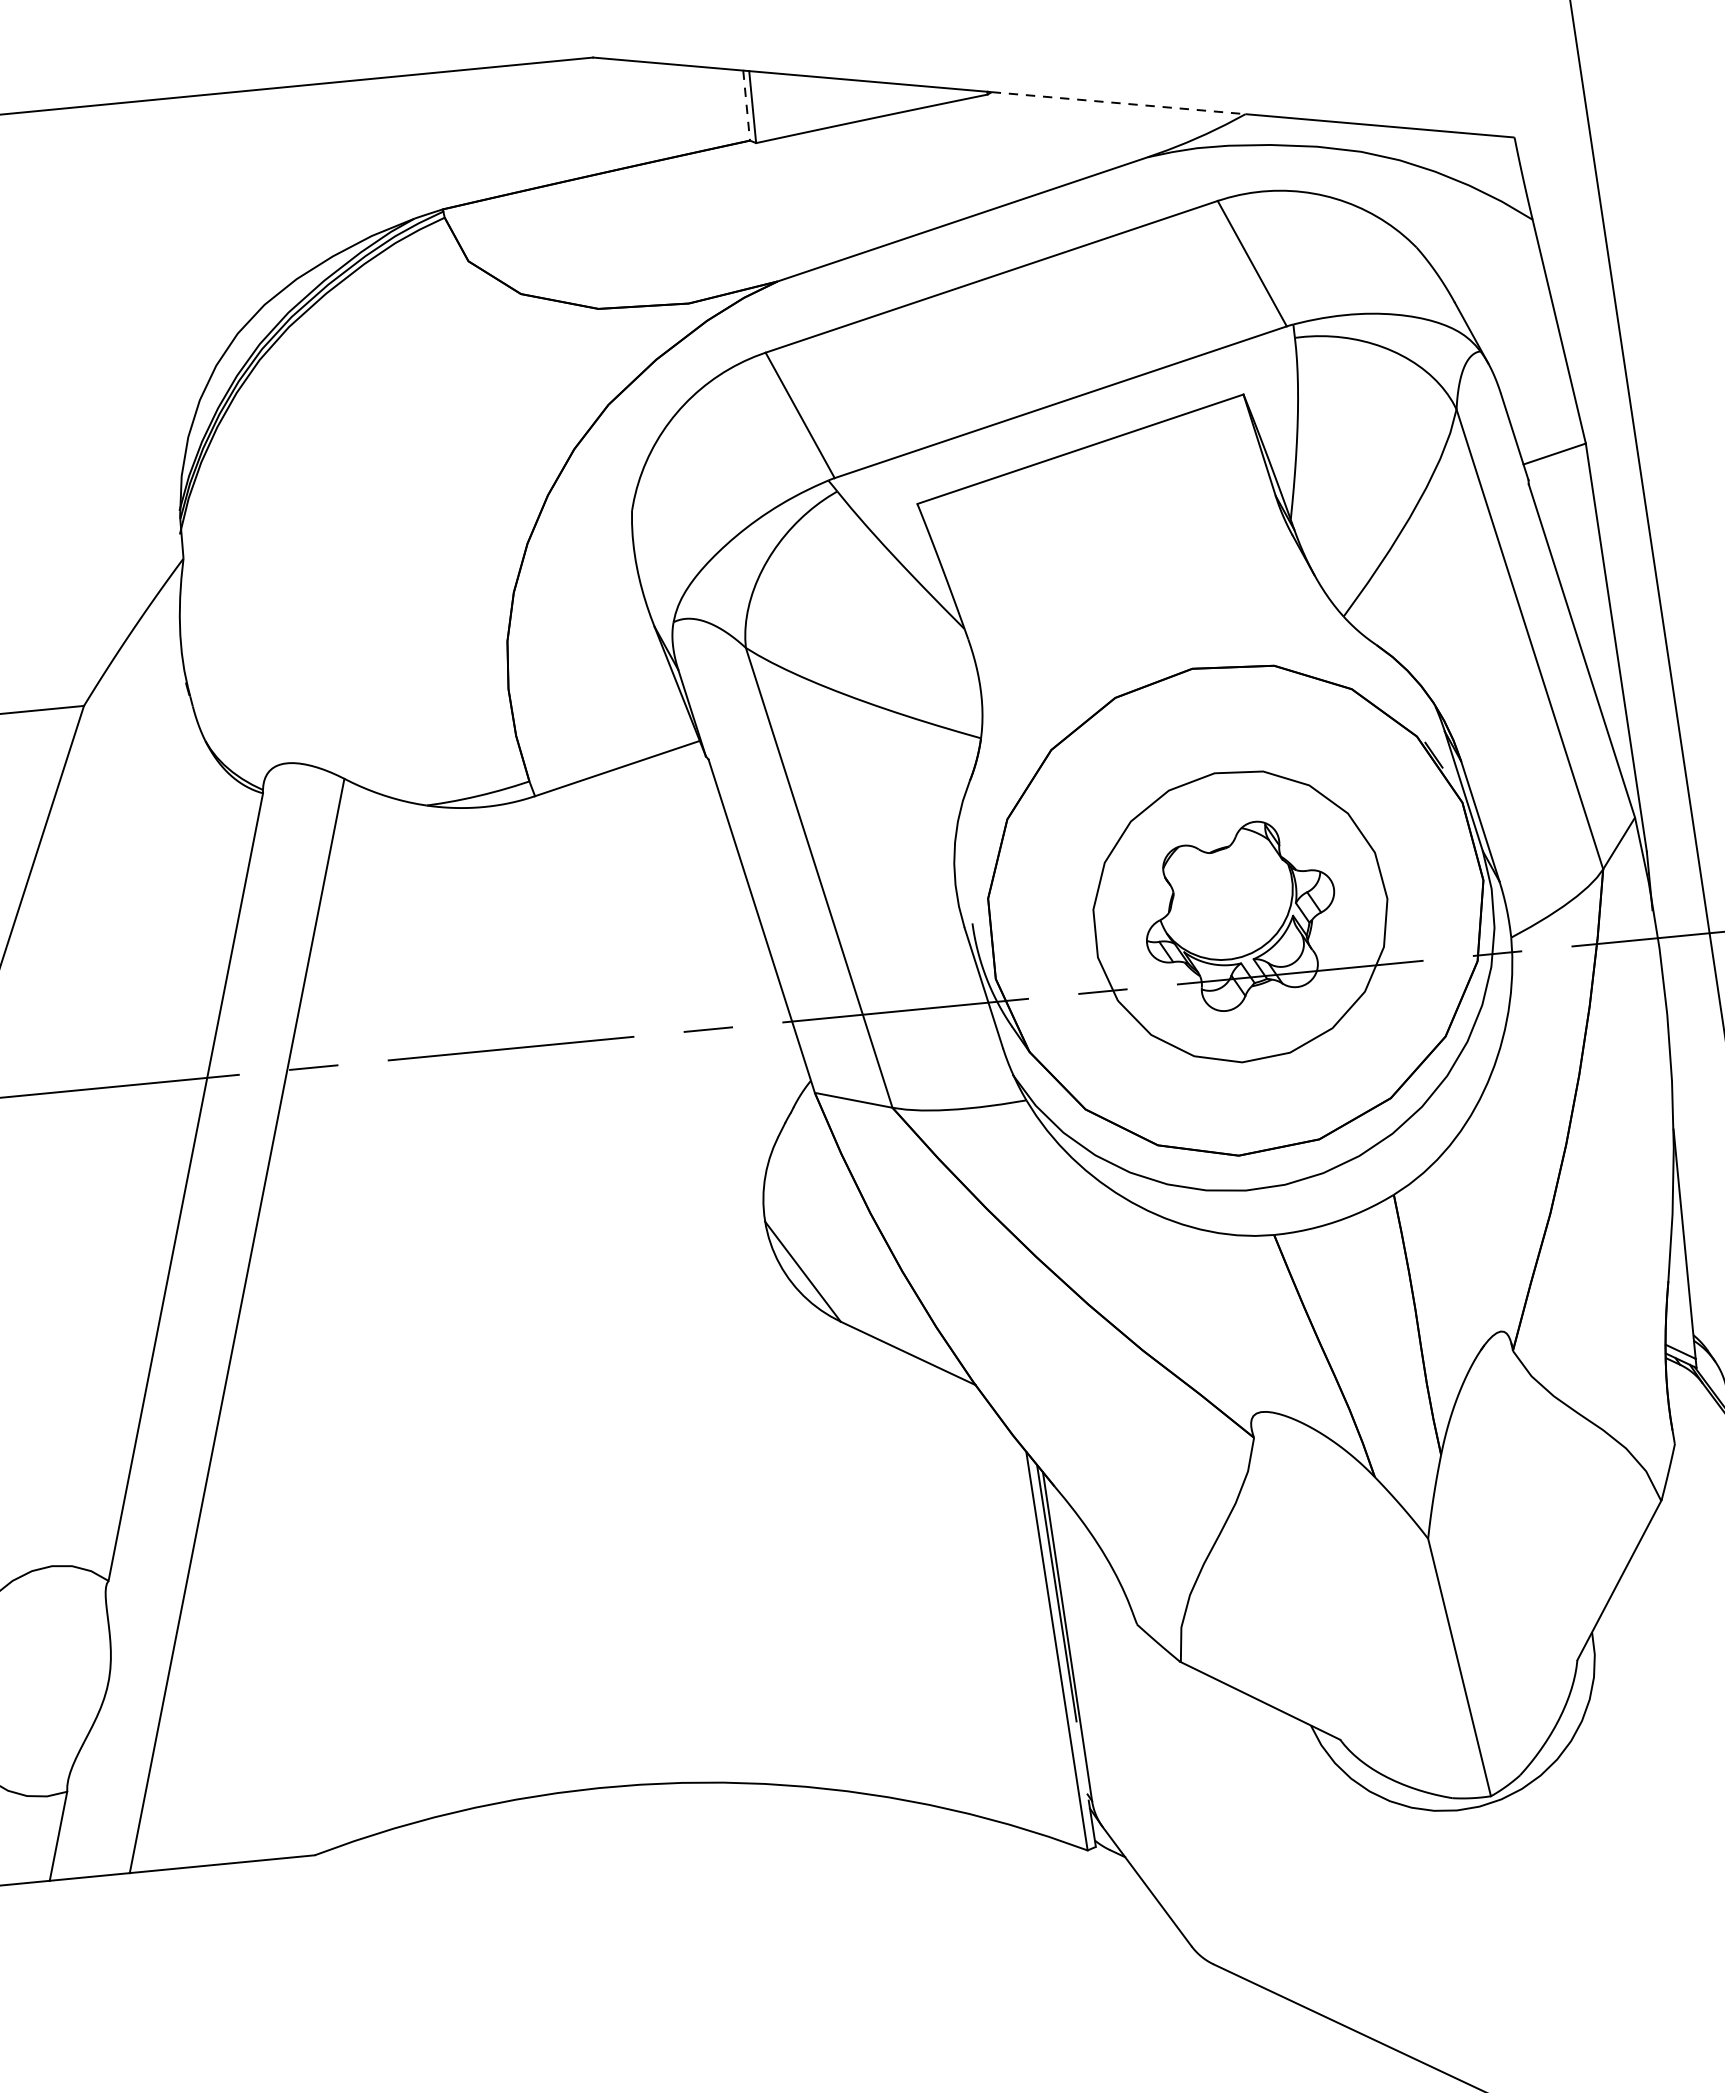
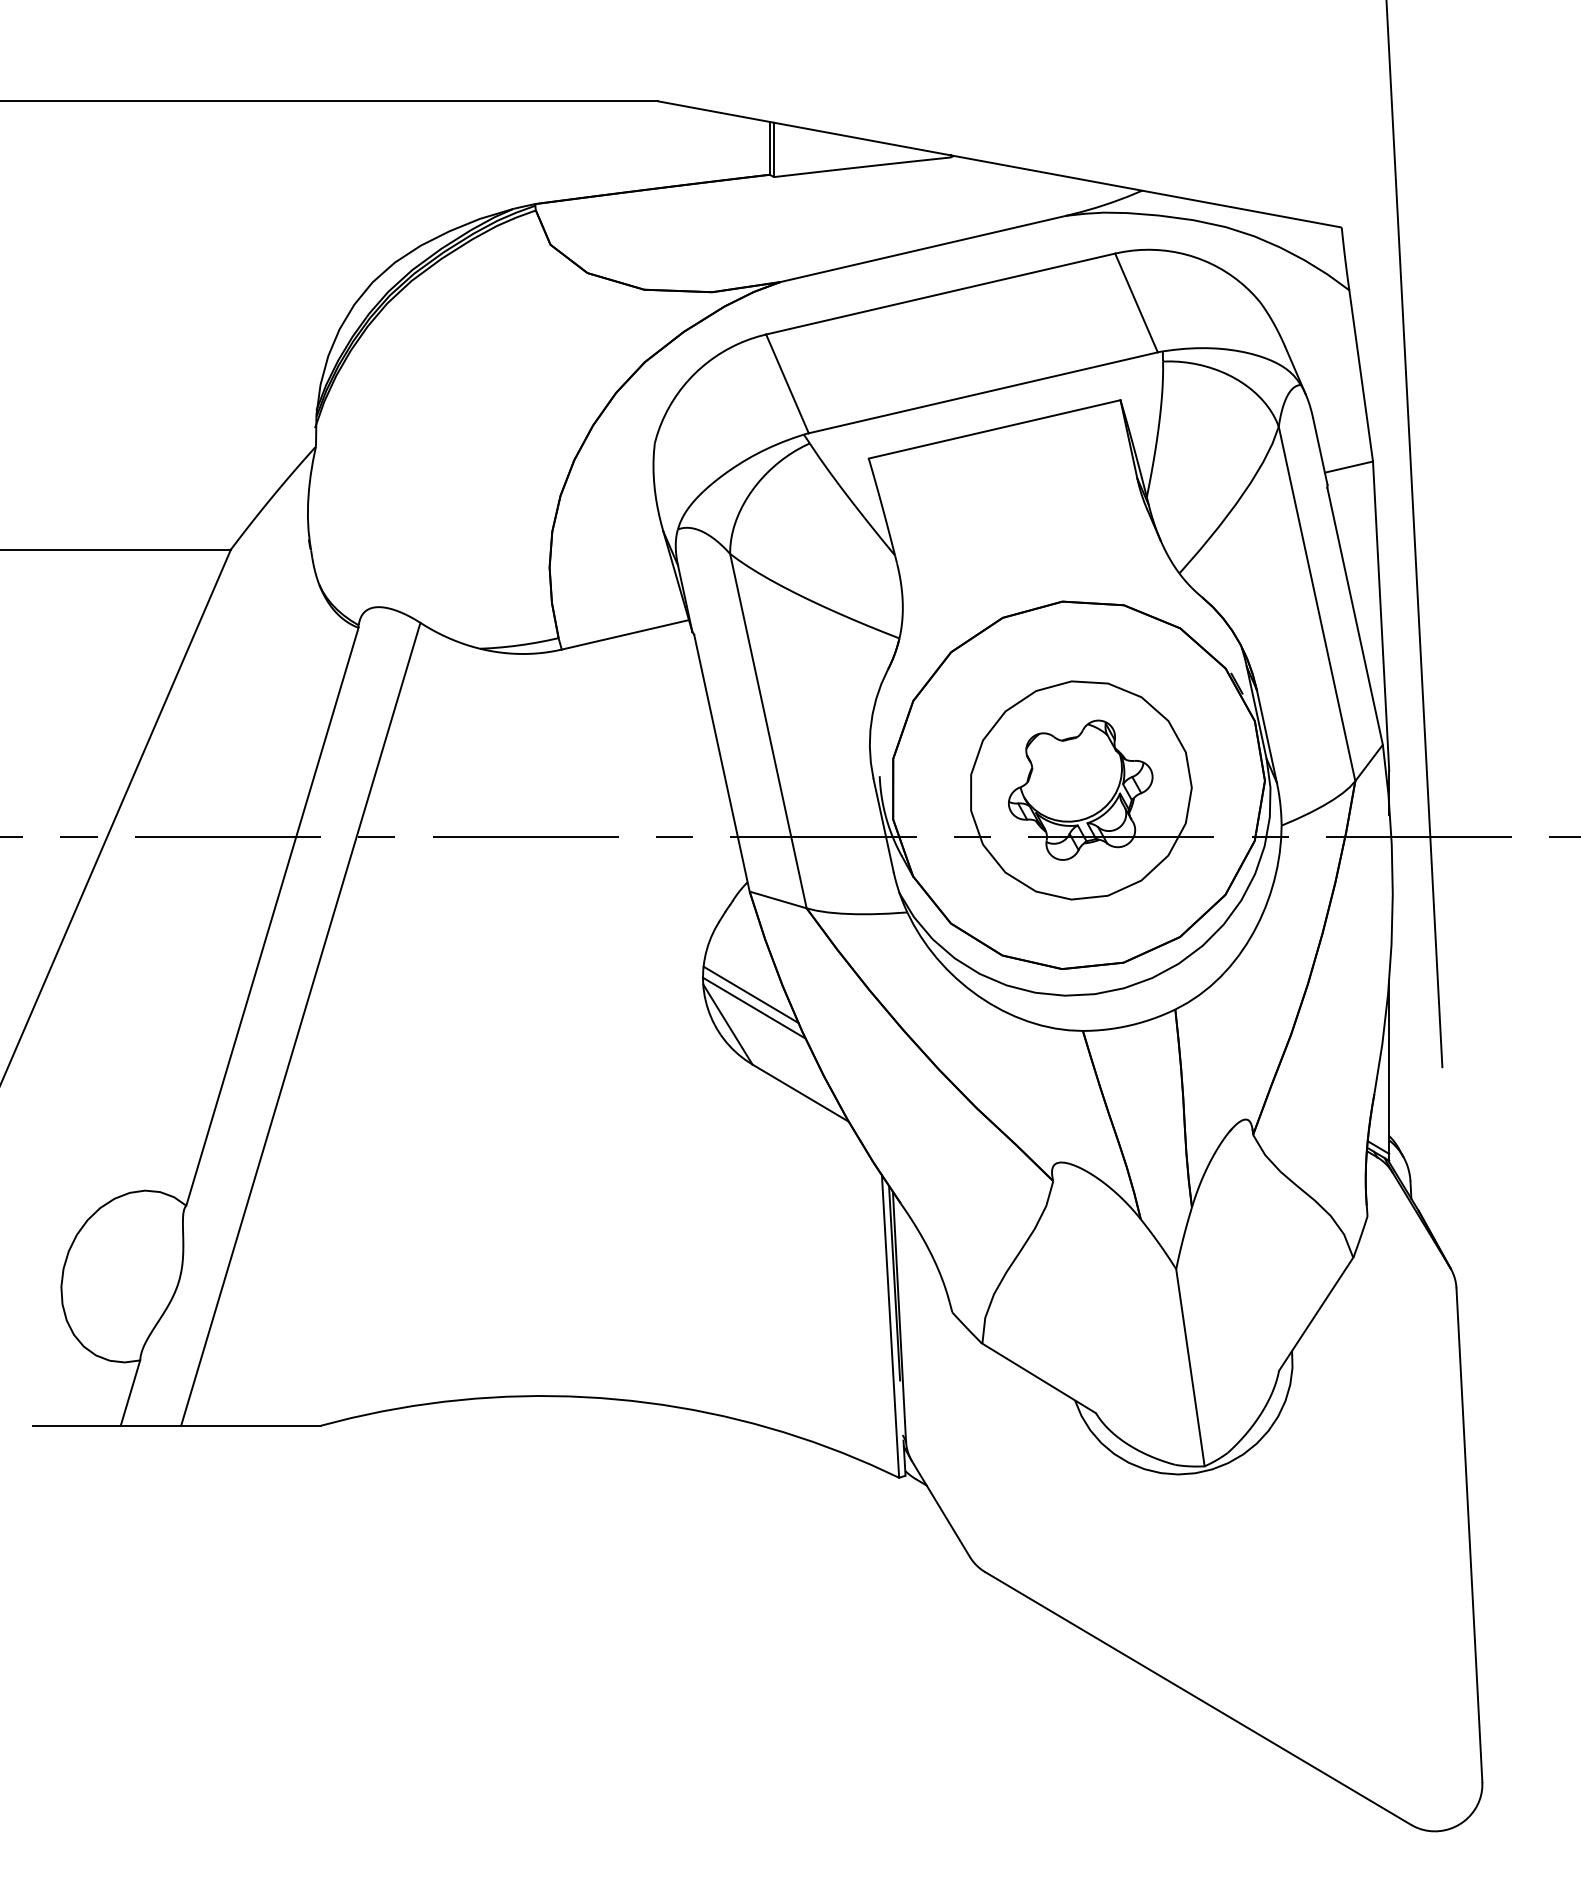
line: (1119, 103) -> (1048, 173), dashed -> solid
line: (746, 105) -> (769, 148), dashed -> solid
line: (829, 1229) -> (750, 994), added
line: (834, 1245) -> (753, 1007), added

